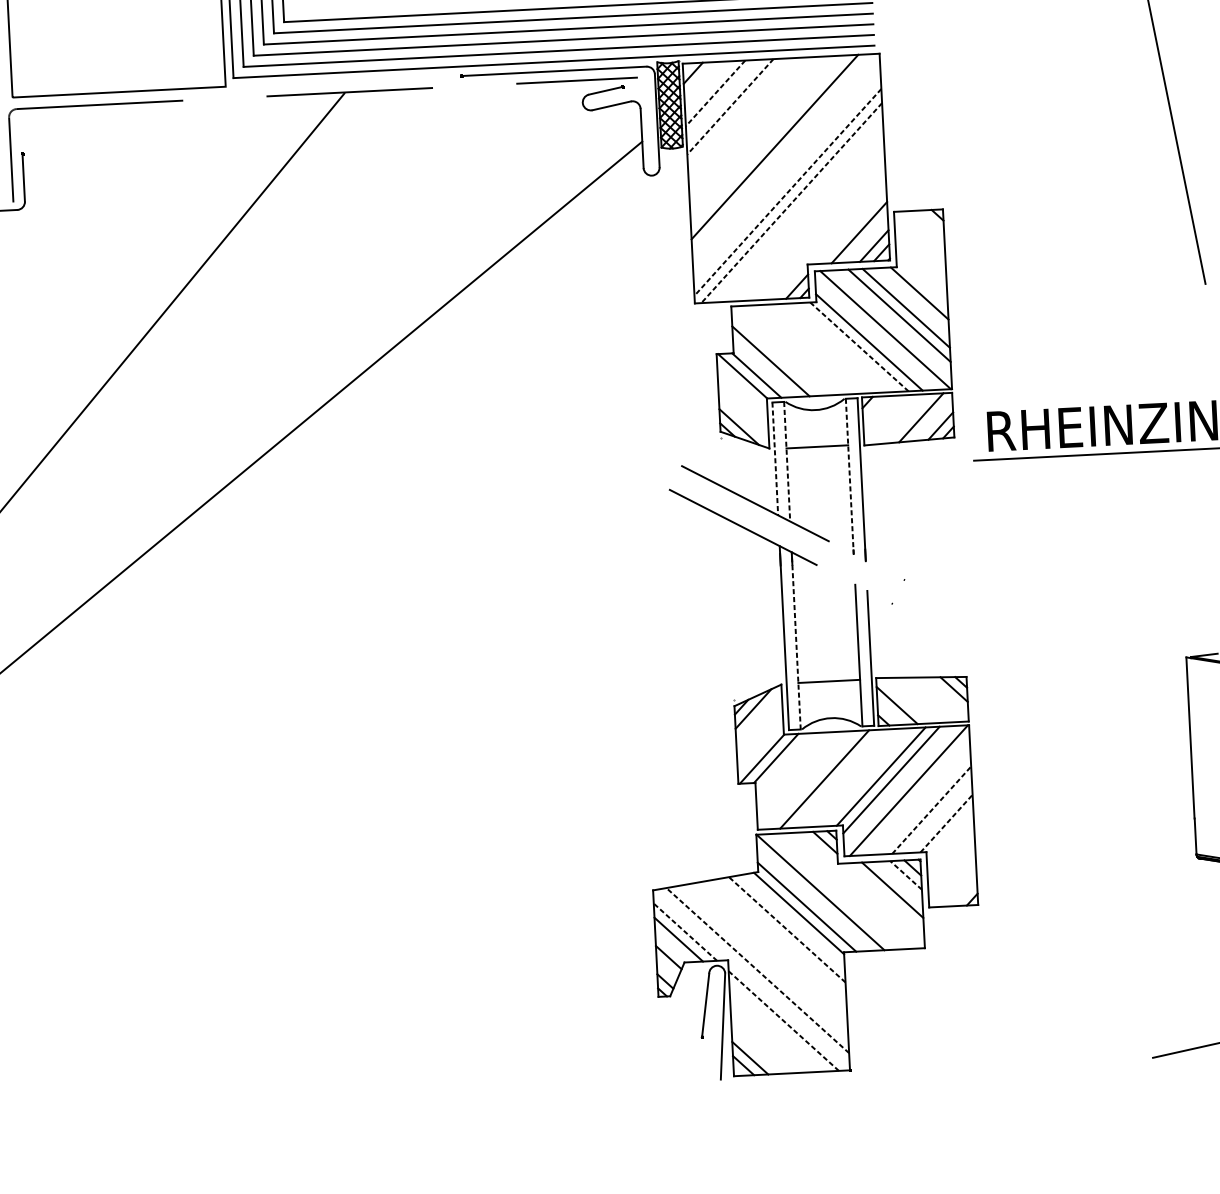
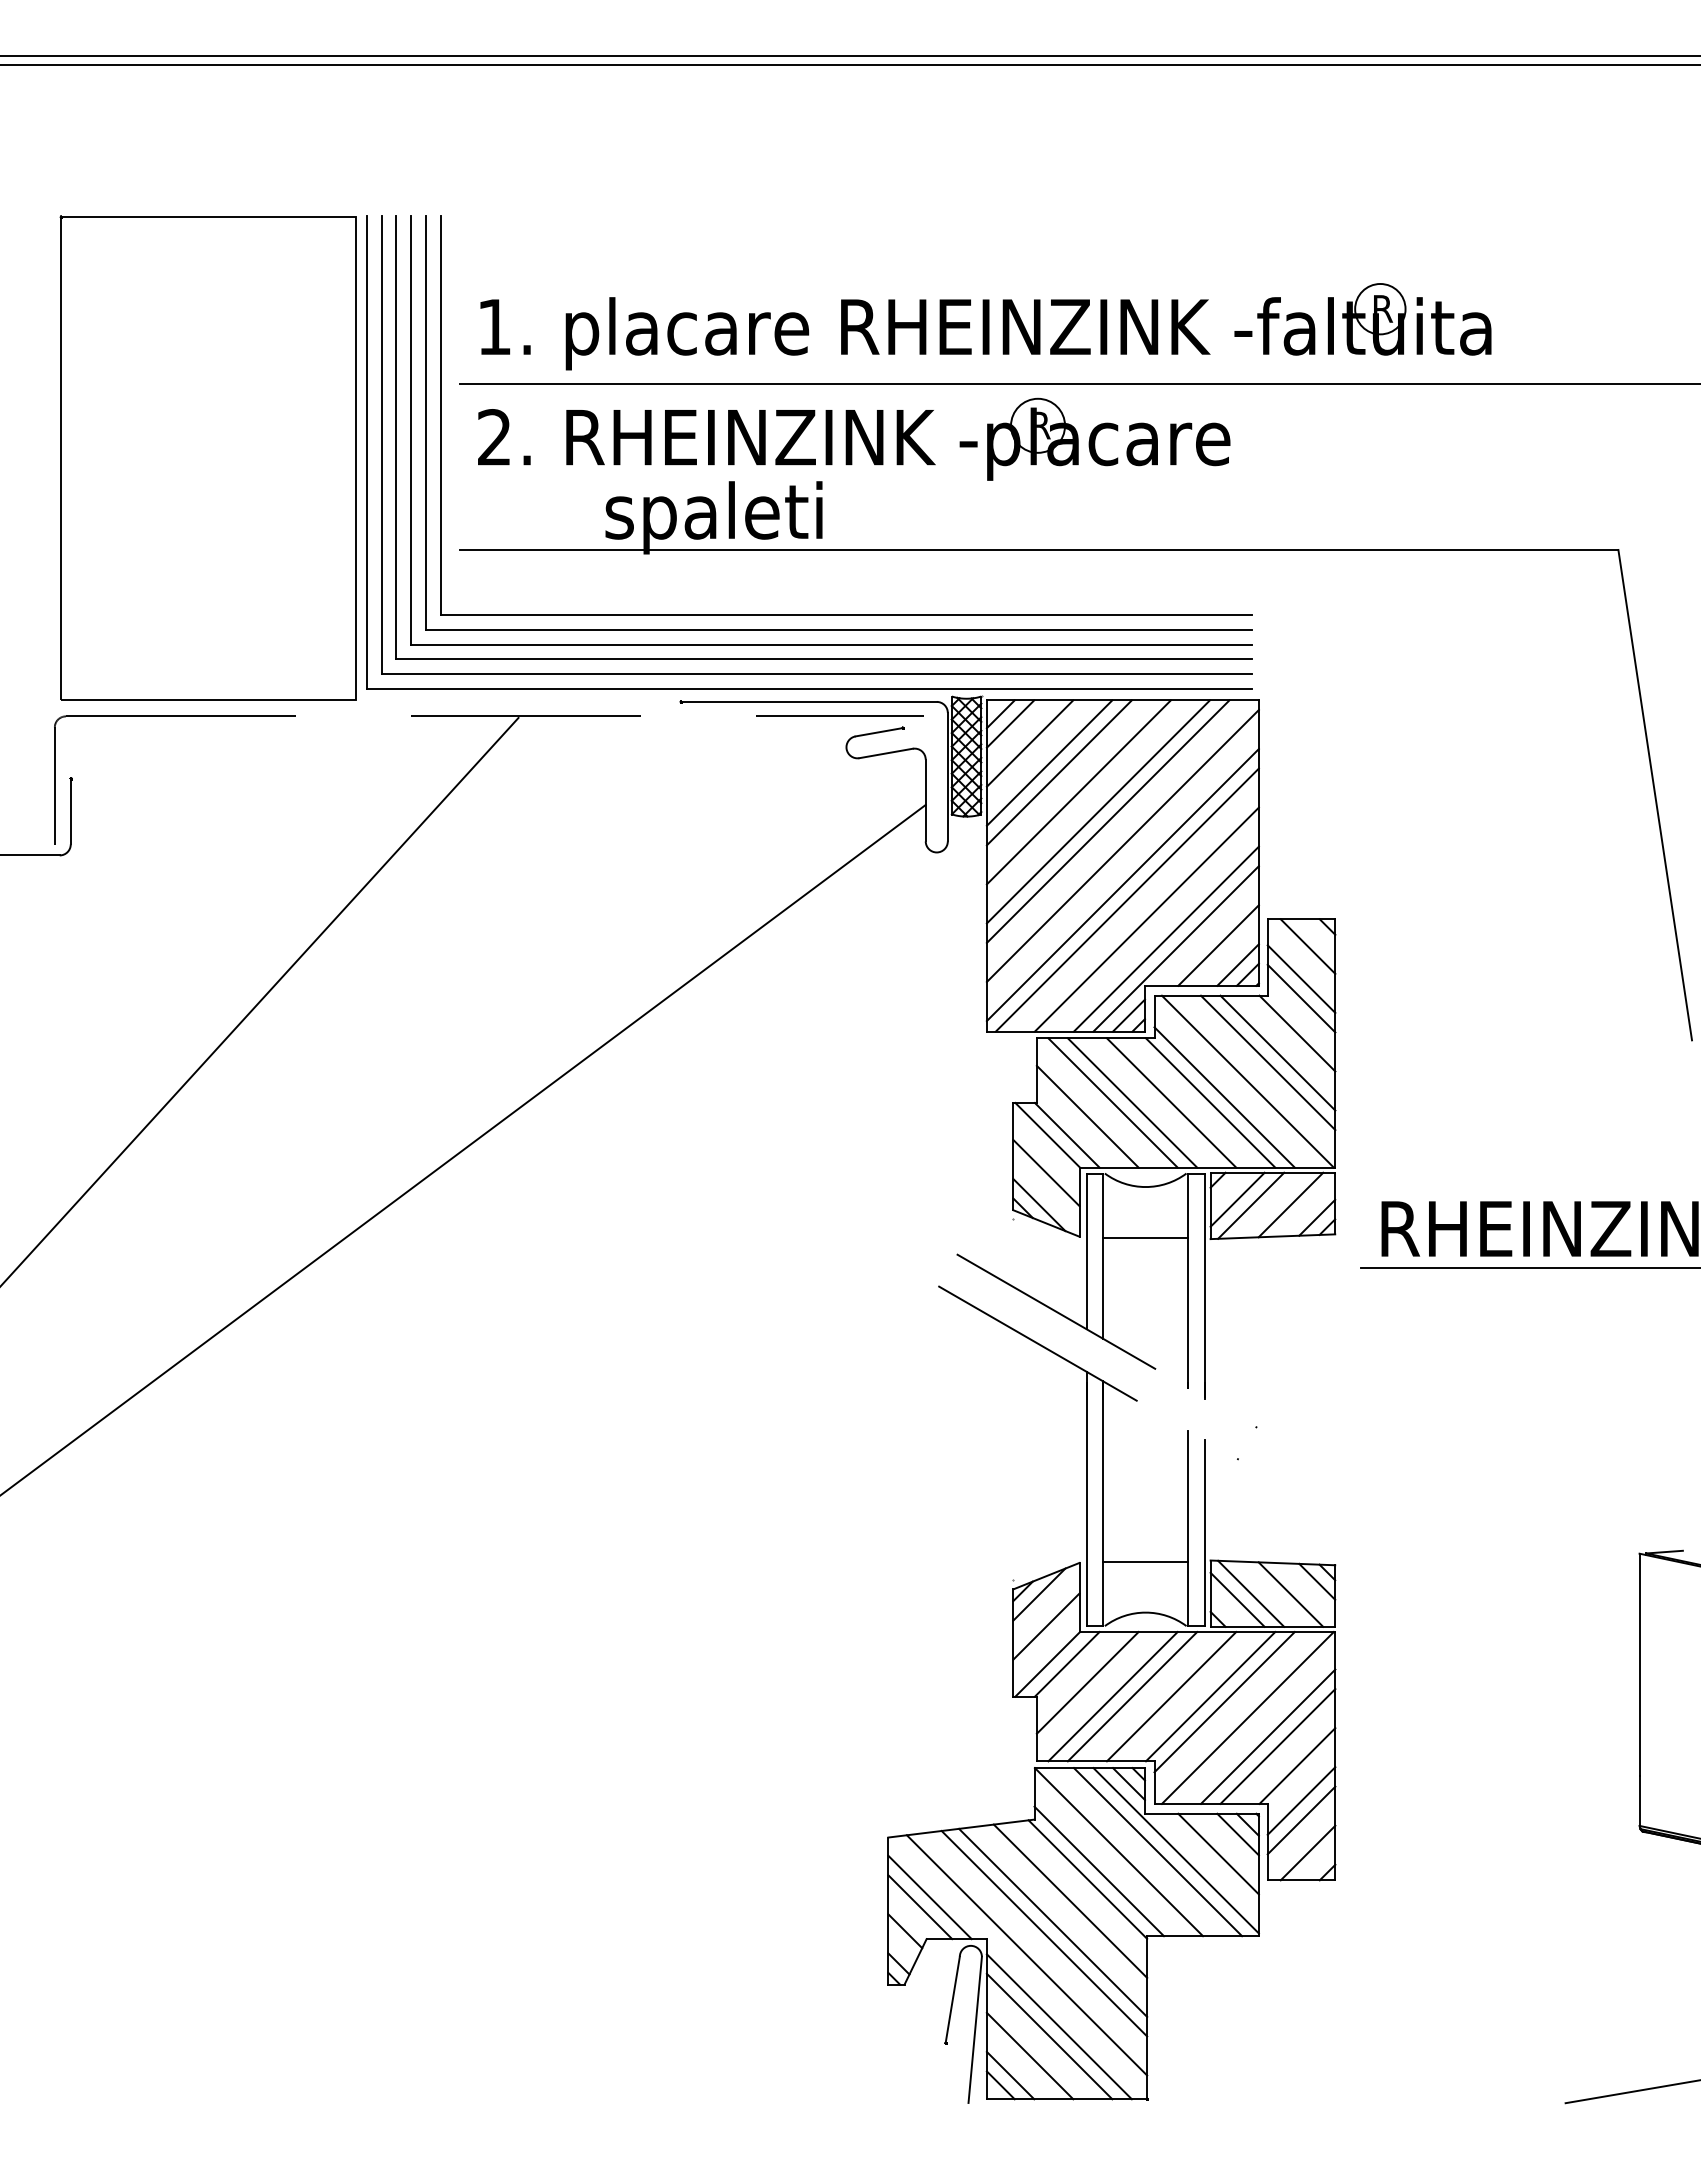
line: (700, 79) -> (1010, 723), added
line: (715, 93) -> (1029, 743), dashed -> solid
line: (730, 107) -> (1049, 763), dashed -> solid
line: (737, 113) -> (1058, 772), added
line: (752, 127) -> (1078, 792), added
line: (766, 140) -> (1097, 811), added
line: (786, 163) -> (1122, 845), added
line: (787, 192) -> (1122, 885), dashed -> solid
line: (791, 203) -> (1127, 900), dashed -> solid
line: (806, 216) -> (1146, 919), added
line: (820, 229) -> (1165, 938), added
line: (923, 230) -> (1307, 946), added
line: (828, 236) -> (1175, 948), added
line: (920, 253) -> (1301, 978), added
line: (921, 267) -> (1301, 998), added
line: (859, 347) -> (1210, 1103), dashed -> solid
line: (831, 348) -> (1171, 1102), added
line: (802, 349) -> (1132, 1102), added
line: (788, 350) -> (1112, 1102), added
line: (743, 403) -> (1046, 1172), added
line: (882, 415) -> (1237, 1199), added
line: (892, 419) -> (1251, 1205), added
line: (775, 458) -> (1086, 1251), dashed -> solid
line: (787, 461) -> (1103, 1256), dashed -> solid
line: (849, 476) -> (1188, 1281), dashed -> solid
line: (796, 641) -> (1103, 1504), dashed -> solid
line: (935, 699) -> (1290, 1594), added
line: (906, 700) -> (1251, 1593), added
line: (759, 731) -> (1046, 1626), added
line: (791, 770) -> (1087, 1682), added
line: (852, 777) -> (1171, 1696), added
line: (810, 780) -> (1112, 1696), added
line: (923, 803) -> (1267, 1736), added
line: (932, 810) -> (1278, 1746), dashed -> solid
line: (946, 823) -> (1297, 1766), dashed -> solid
line: (950, 848) -> (1301, 1800), added
line: (951, 862) -> (1301, 1820), added
line: (905, 875) -> (1237, 1834), dashed -> solid
line: (957, 885) -> (1307, 1852), added
line: (861, 889) -> (1175, 1850), added
line: (848, 891) -> (1157, 1852), added
line: (787, 929) -> (1070, 1900), dashed -> solid
line: (685, 932) -> (930, 1897), dashed -> solid
line: (775, 945) -> (1053, 1922), added
line: (769, 954) -> (1044, 1933), added
line: (758, 970) -> (1027, 1955), dashed -> solid
line: (783, 1020) -> (1059, 2026), dashed -> solid
line: (777, 1028) -> (1049, 2036), added
line: (763, 1042) -> (1029, 2055), added

